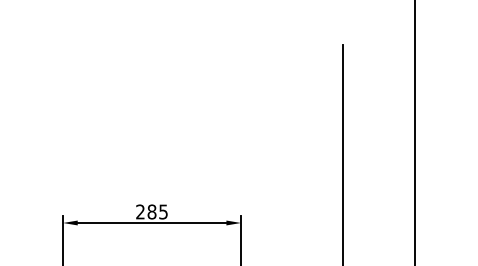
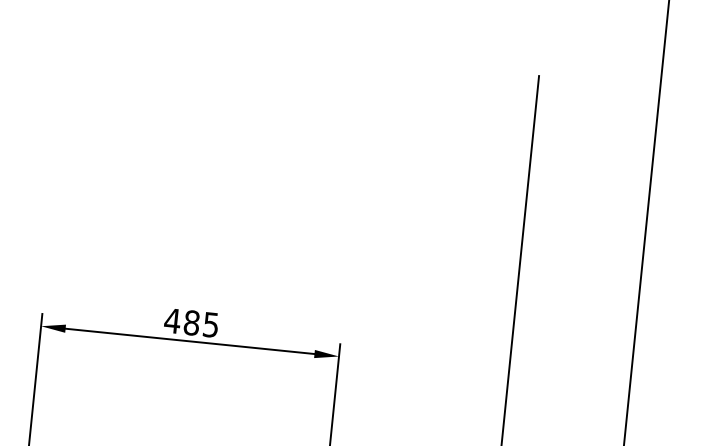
text: (140, 211) -> (172, 320), 285 -> 485

